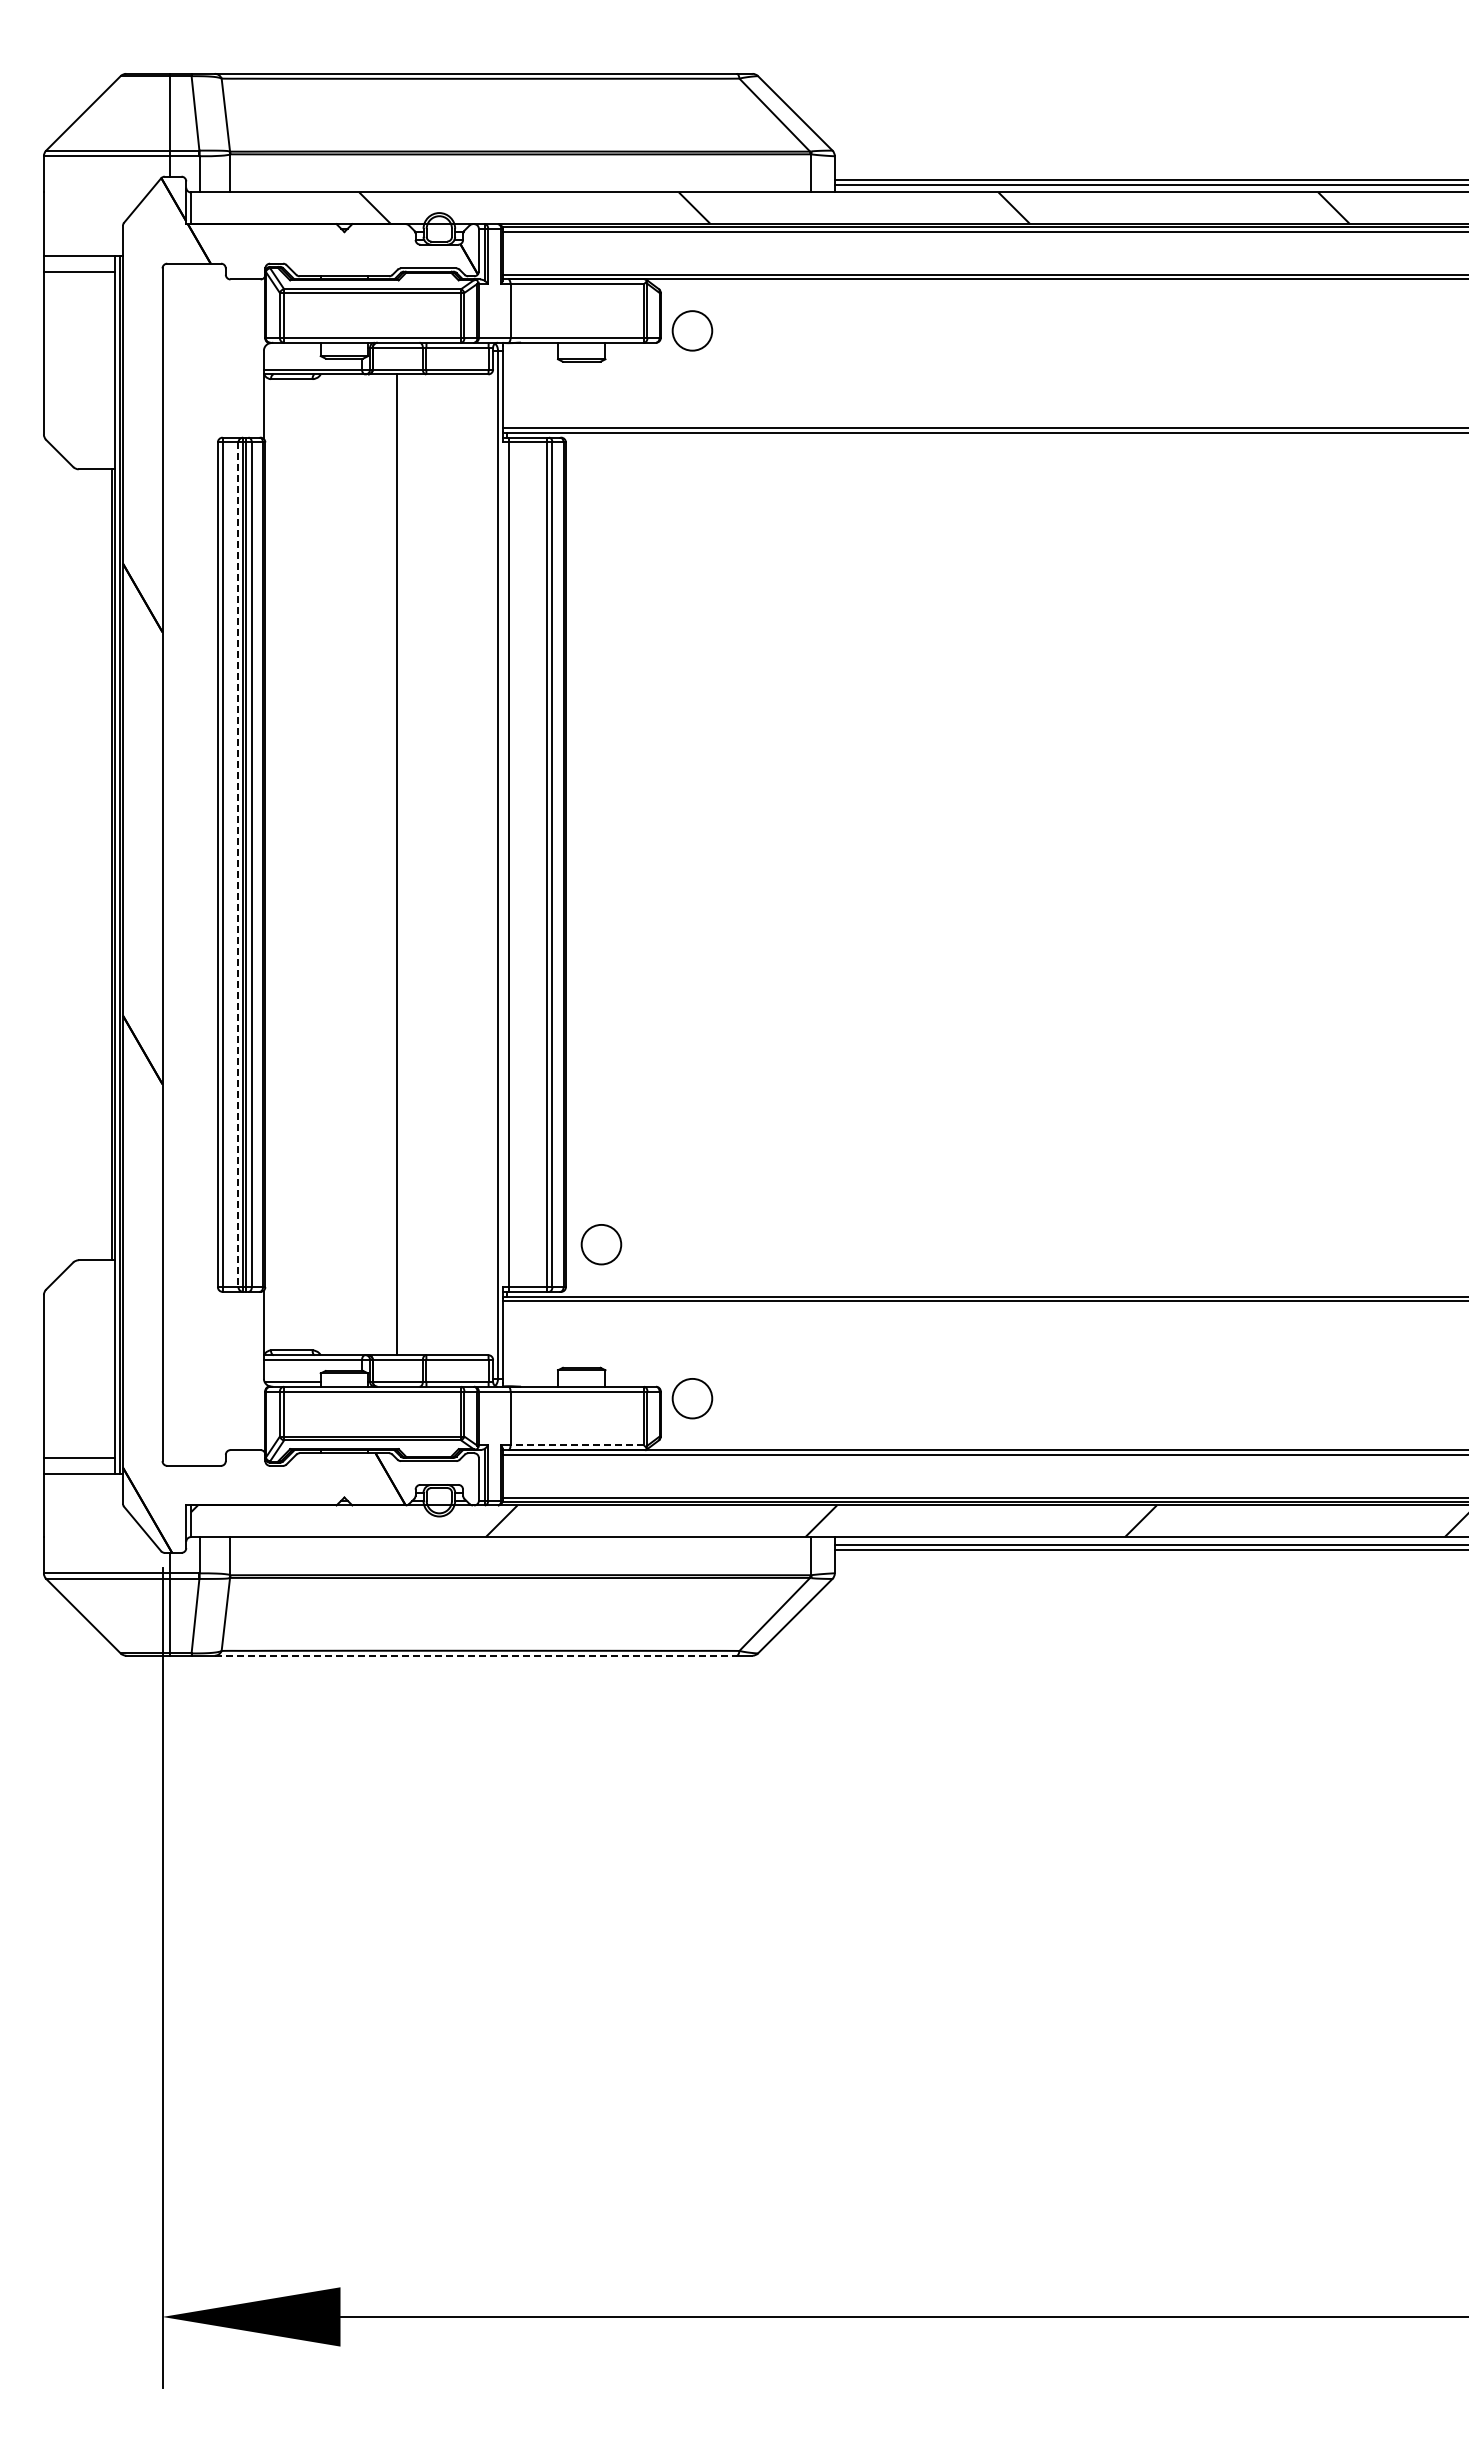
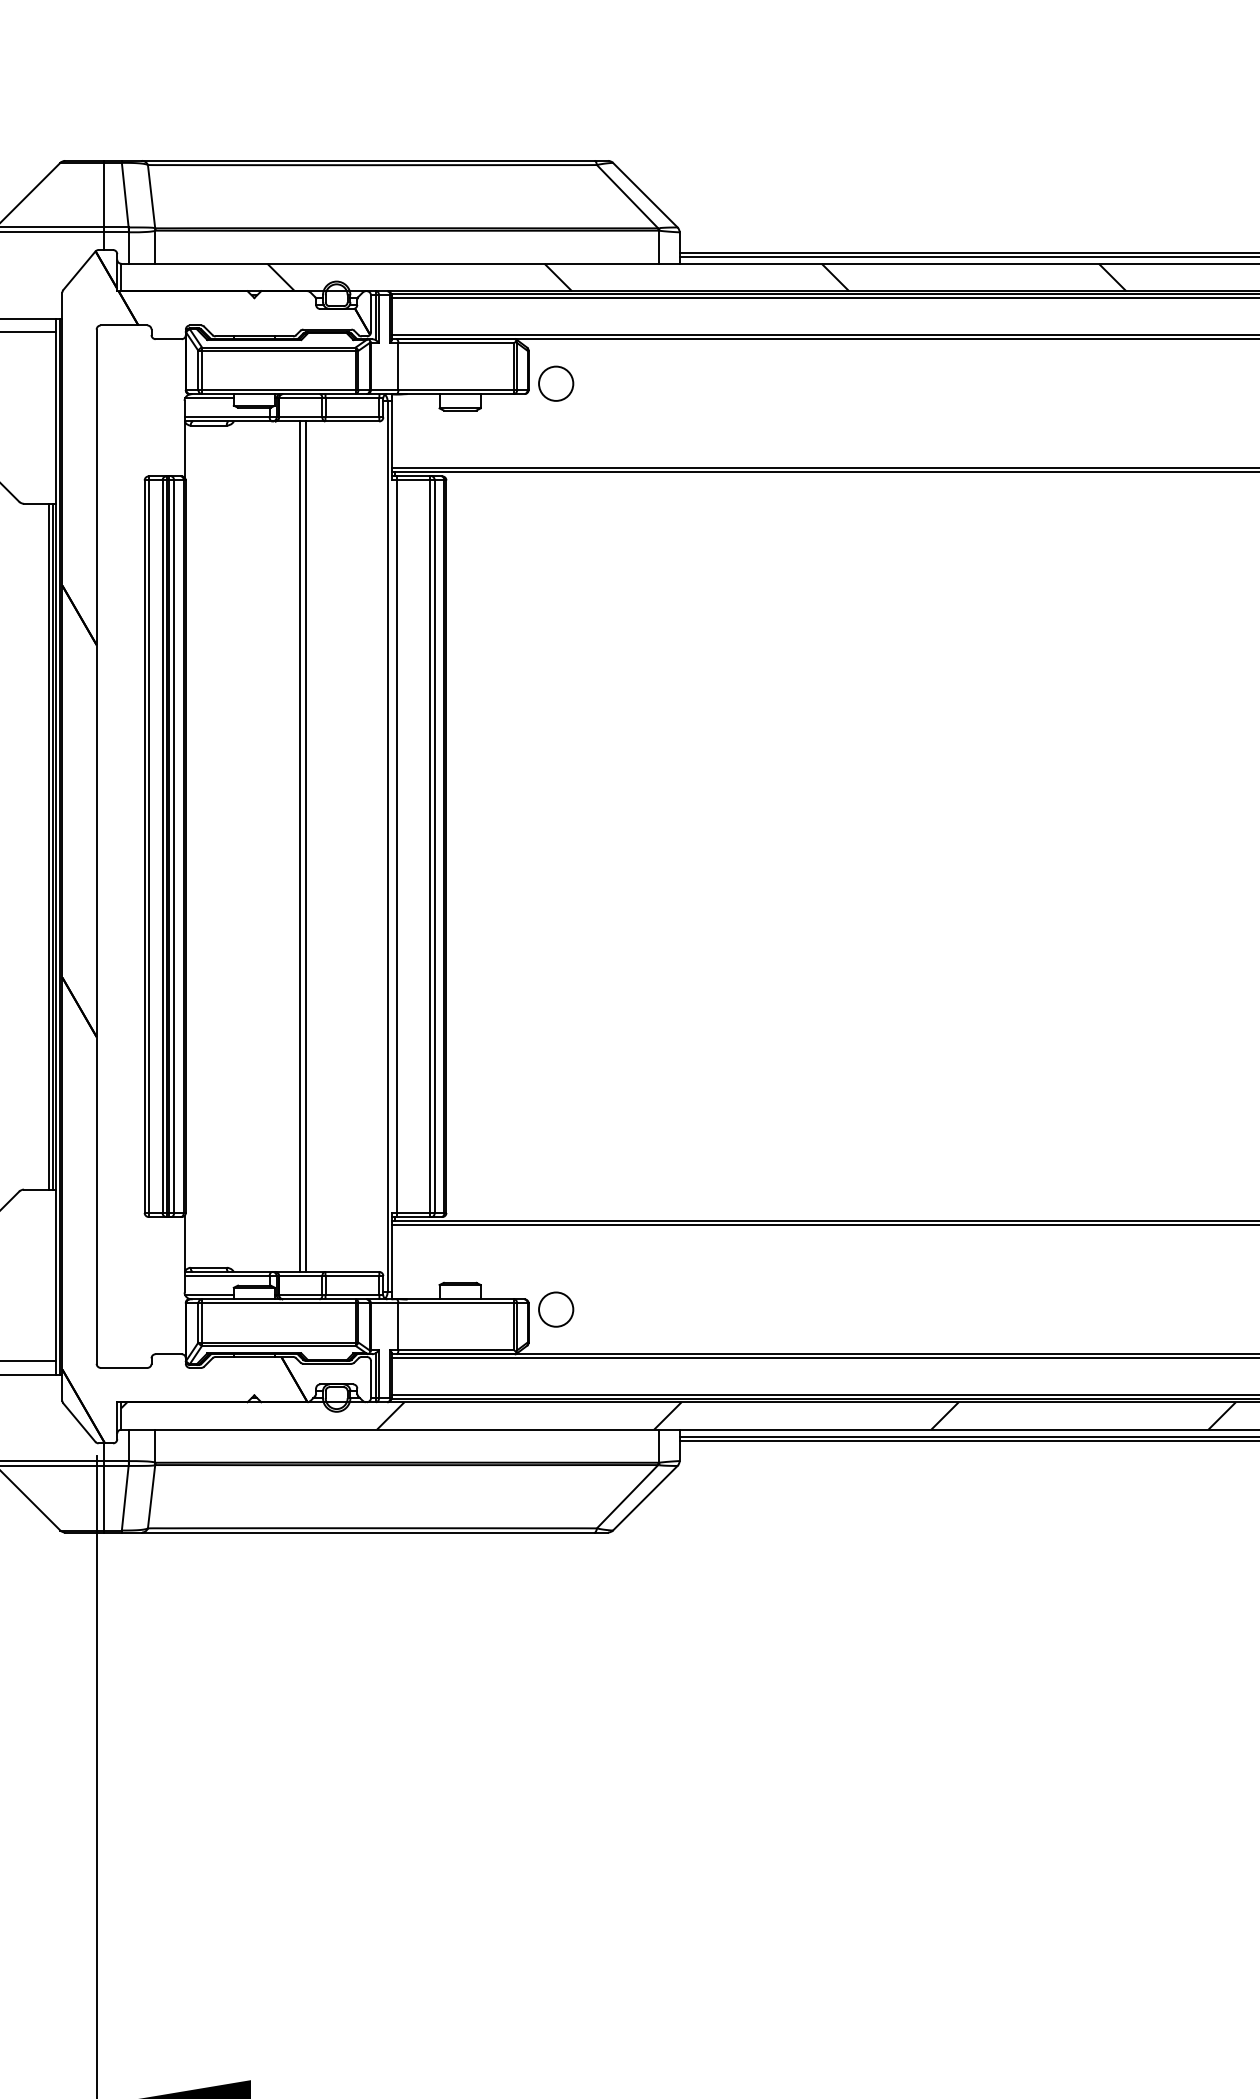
line: (292, 347) -> (209, 398), added
line: (107, 864) -> (48, 846), added
line: (403, 864) -> (305, 846), added
line: (238, 865) -> (162, 847), dashed -> solid
circle: (601, 1244) -> (477, 1175), removed
line: (577, 1445) -> (456, 1350), dashed -> solid
line: (476, 1655) -> (368, 1532), dashed -> solid

